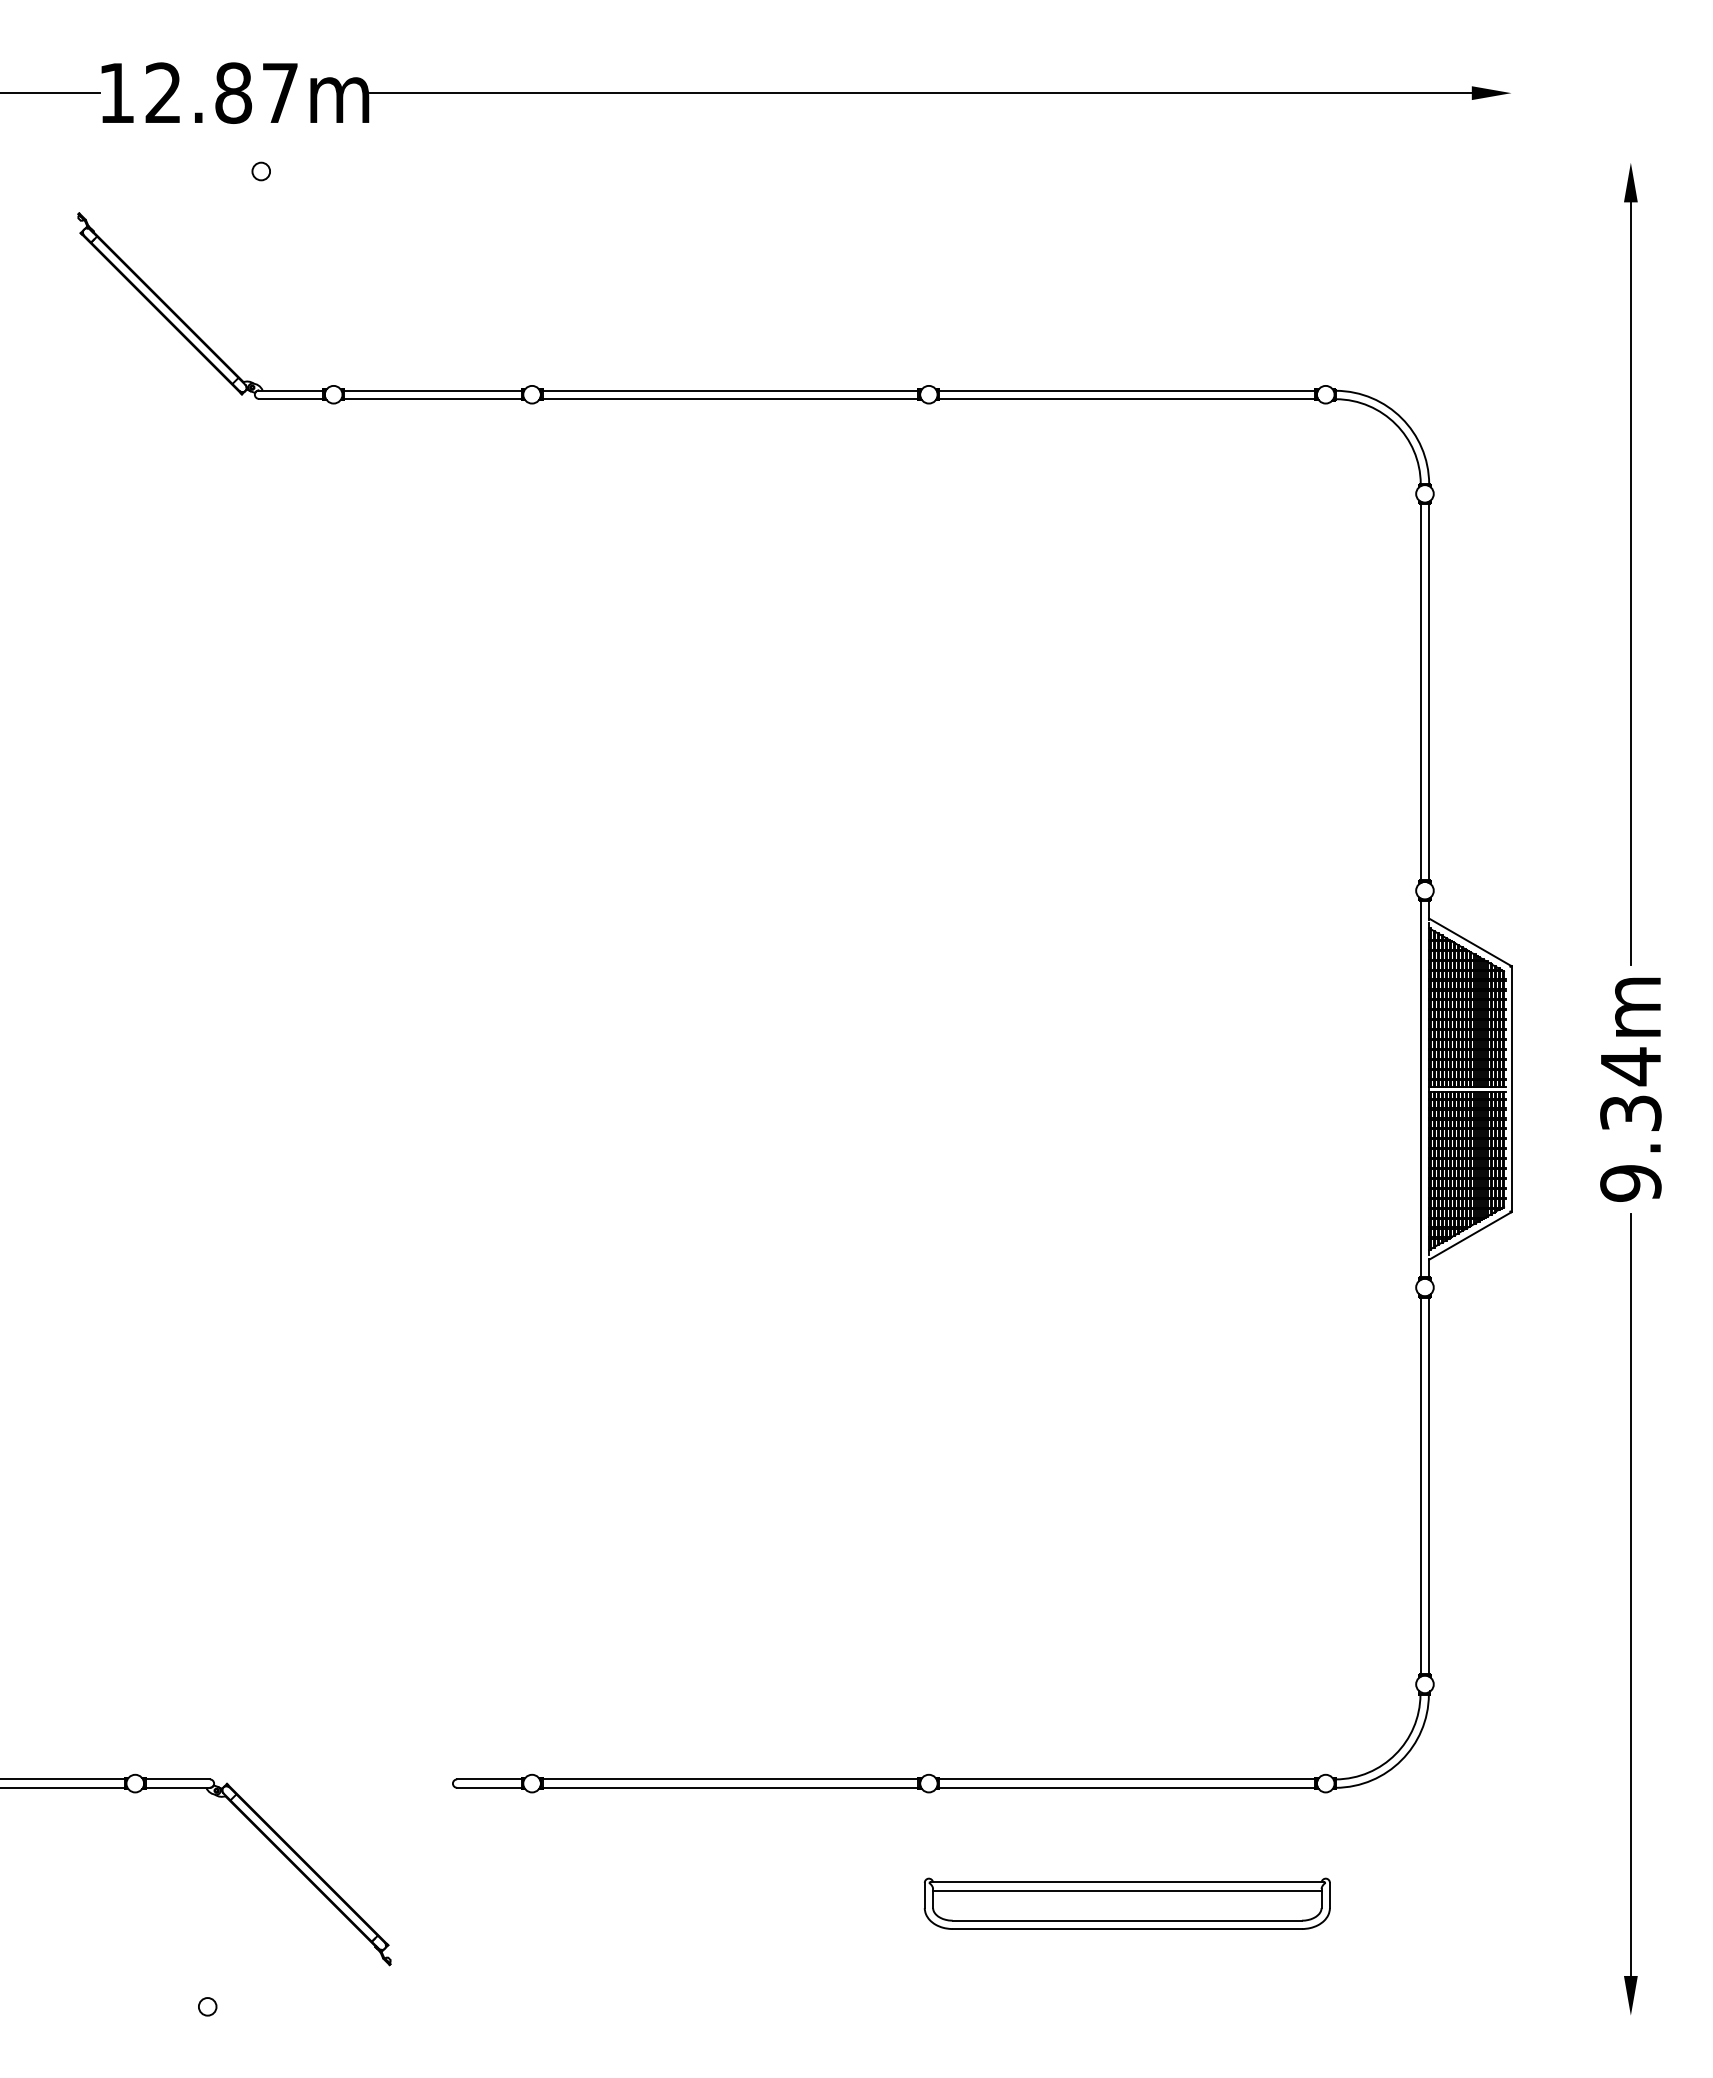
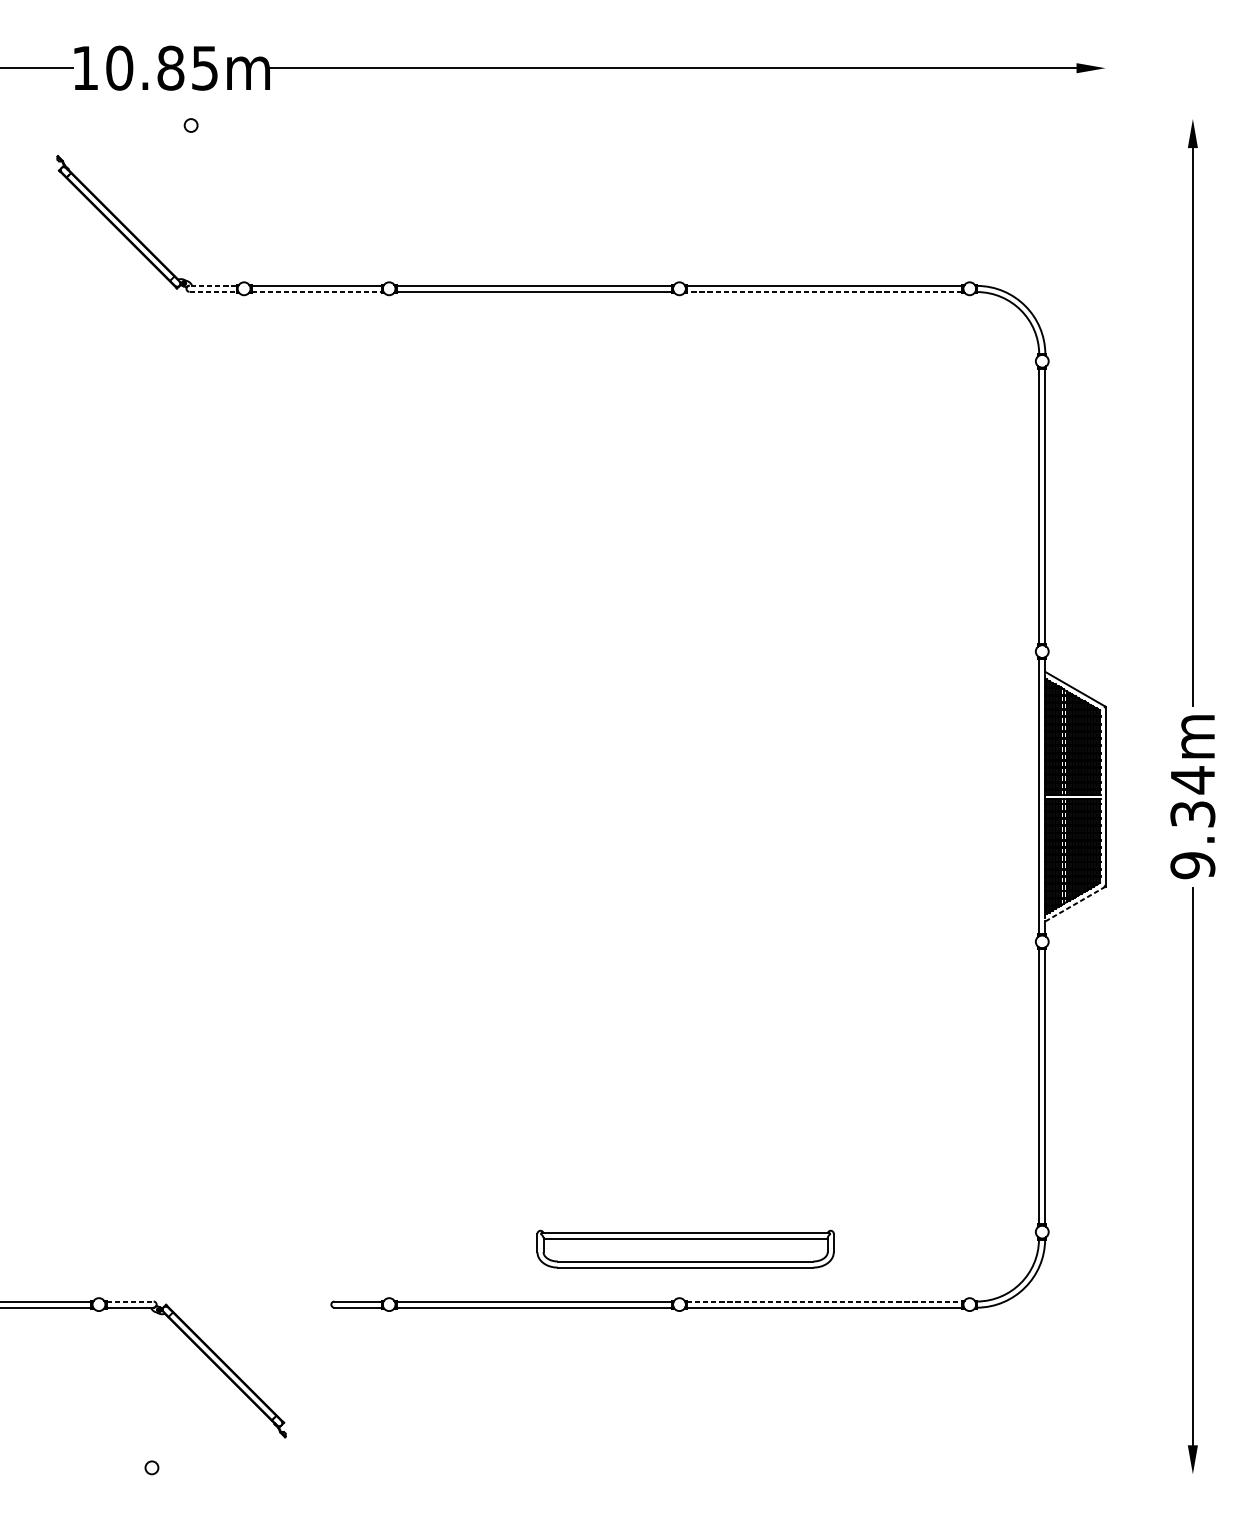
text: (221, 92) -> (162, 67), 12.87m -> 10.85m
line: (290, 390) -> (212, 285), solid -> dashed
line: (291, 398) -> (213, 291), solid -> dashed
line: (432, 398) -> (316, 291), solid -> dashed
line: (1127, 398) -> (824, 291), solid -> dashed
line: (1470, 1235) -> (1075, 903), solid -> dashed
line: (178, 1779) -> (130, 1301), solid -> dashed
line: (1127, 1779) -> (824, 1301), solid -> dashed
part: (1126, 1903) -> (685, 1248), moved

